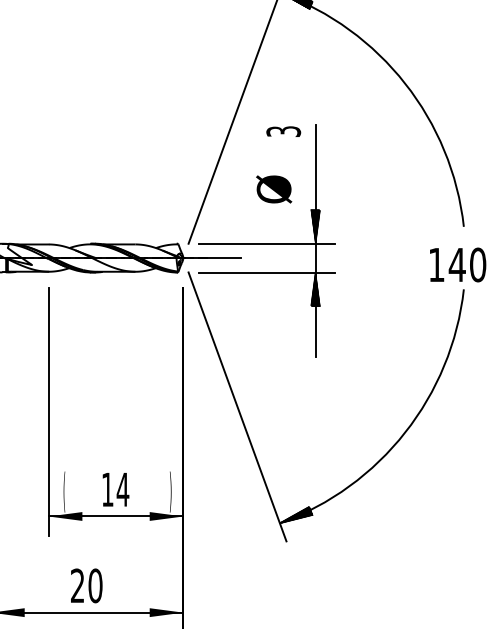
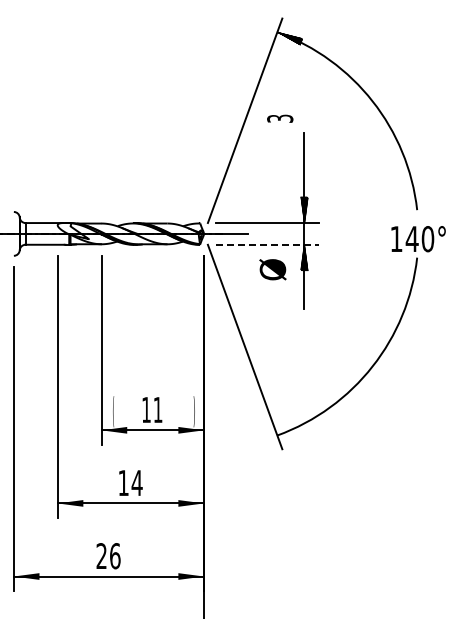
text: (284, 131) -> (280, 118), moved
text: (273, 189) -> (272, 269), moved
line: (266, 272) -> (267, 244), solid -> dashed
text: (122, 489) -> (157, 409), 14 -> 11
hatch: (295, 514) -> (289, 428), removed
text: (86, 585) -> (130, 482), 20 -> 14

